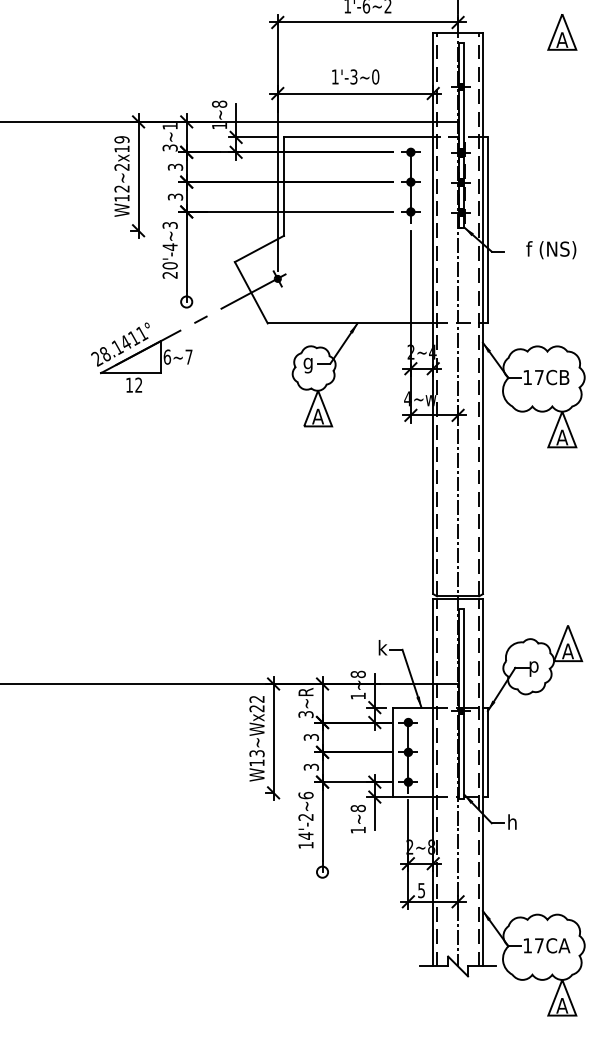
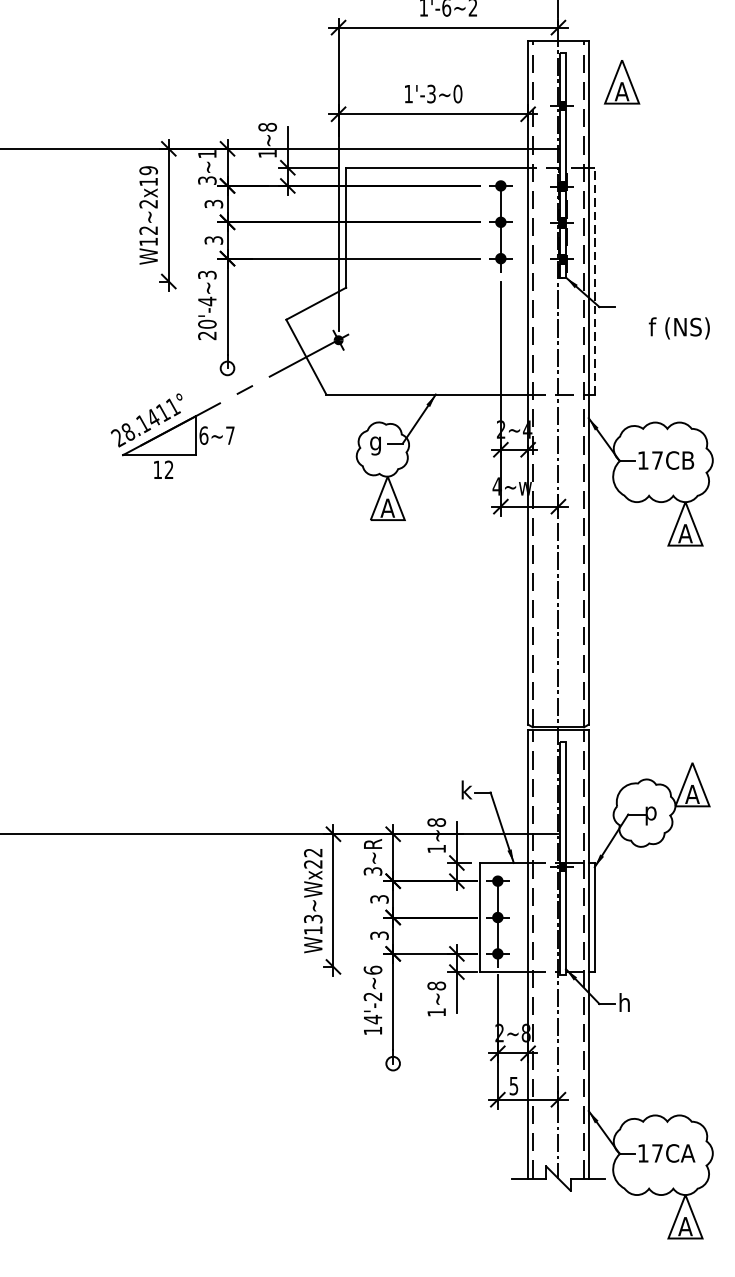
part: (562, 32) -> (622, 82), moved
line: (487, 229) -> (594, 280), solid -> dashed
text: (551, 250) -> (679, 328), moved

